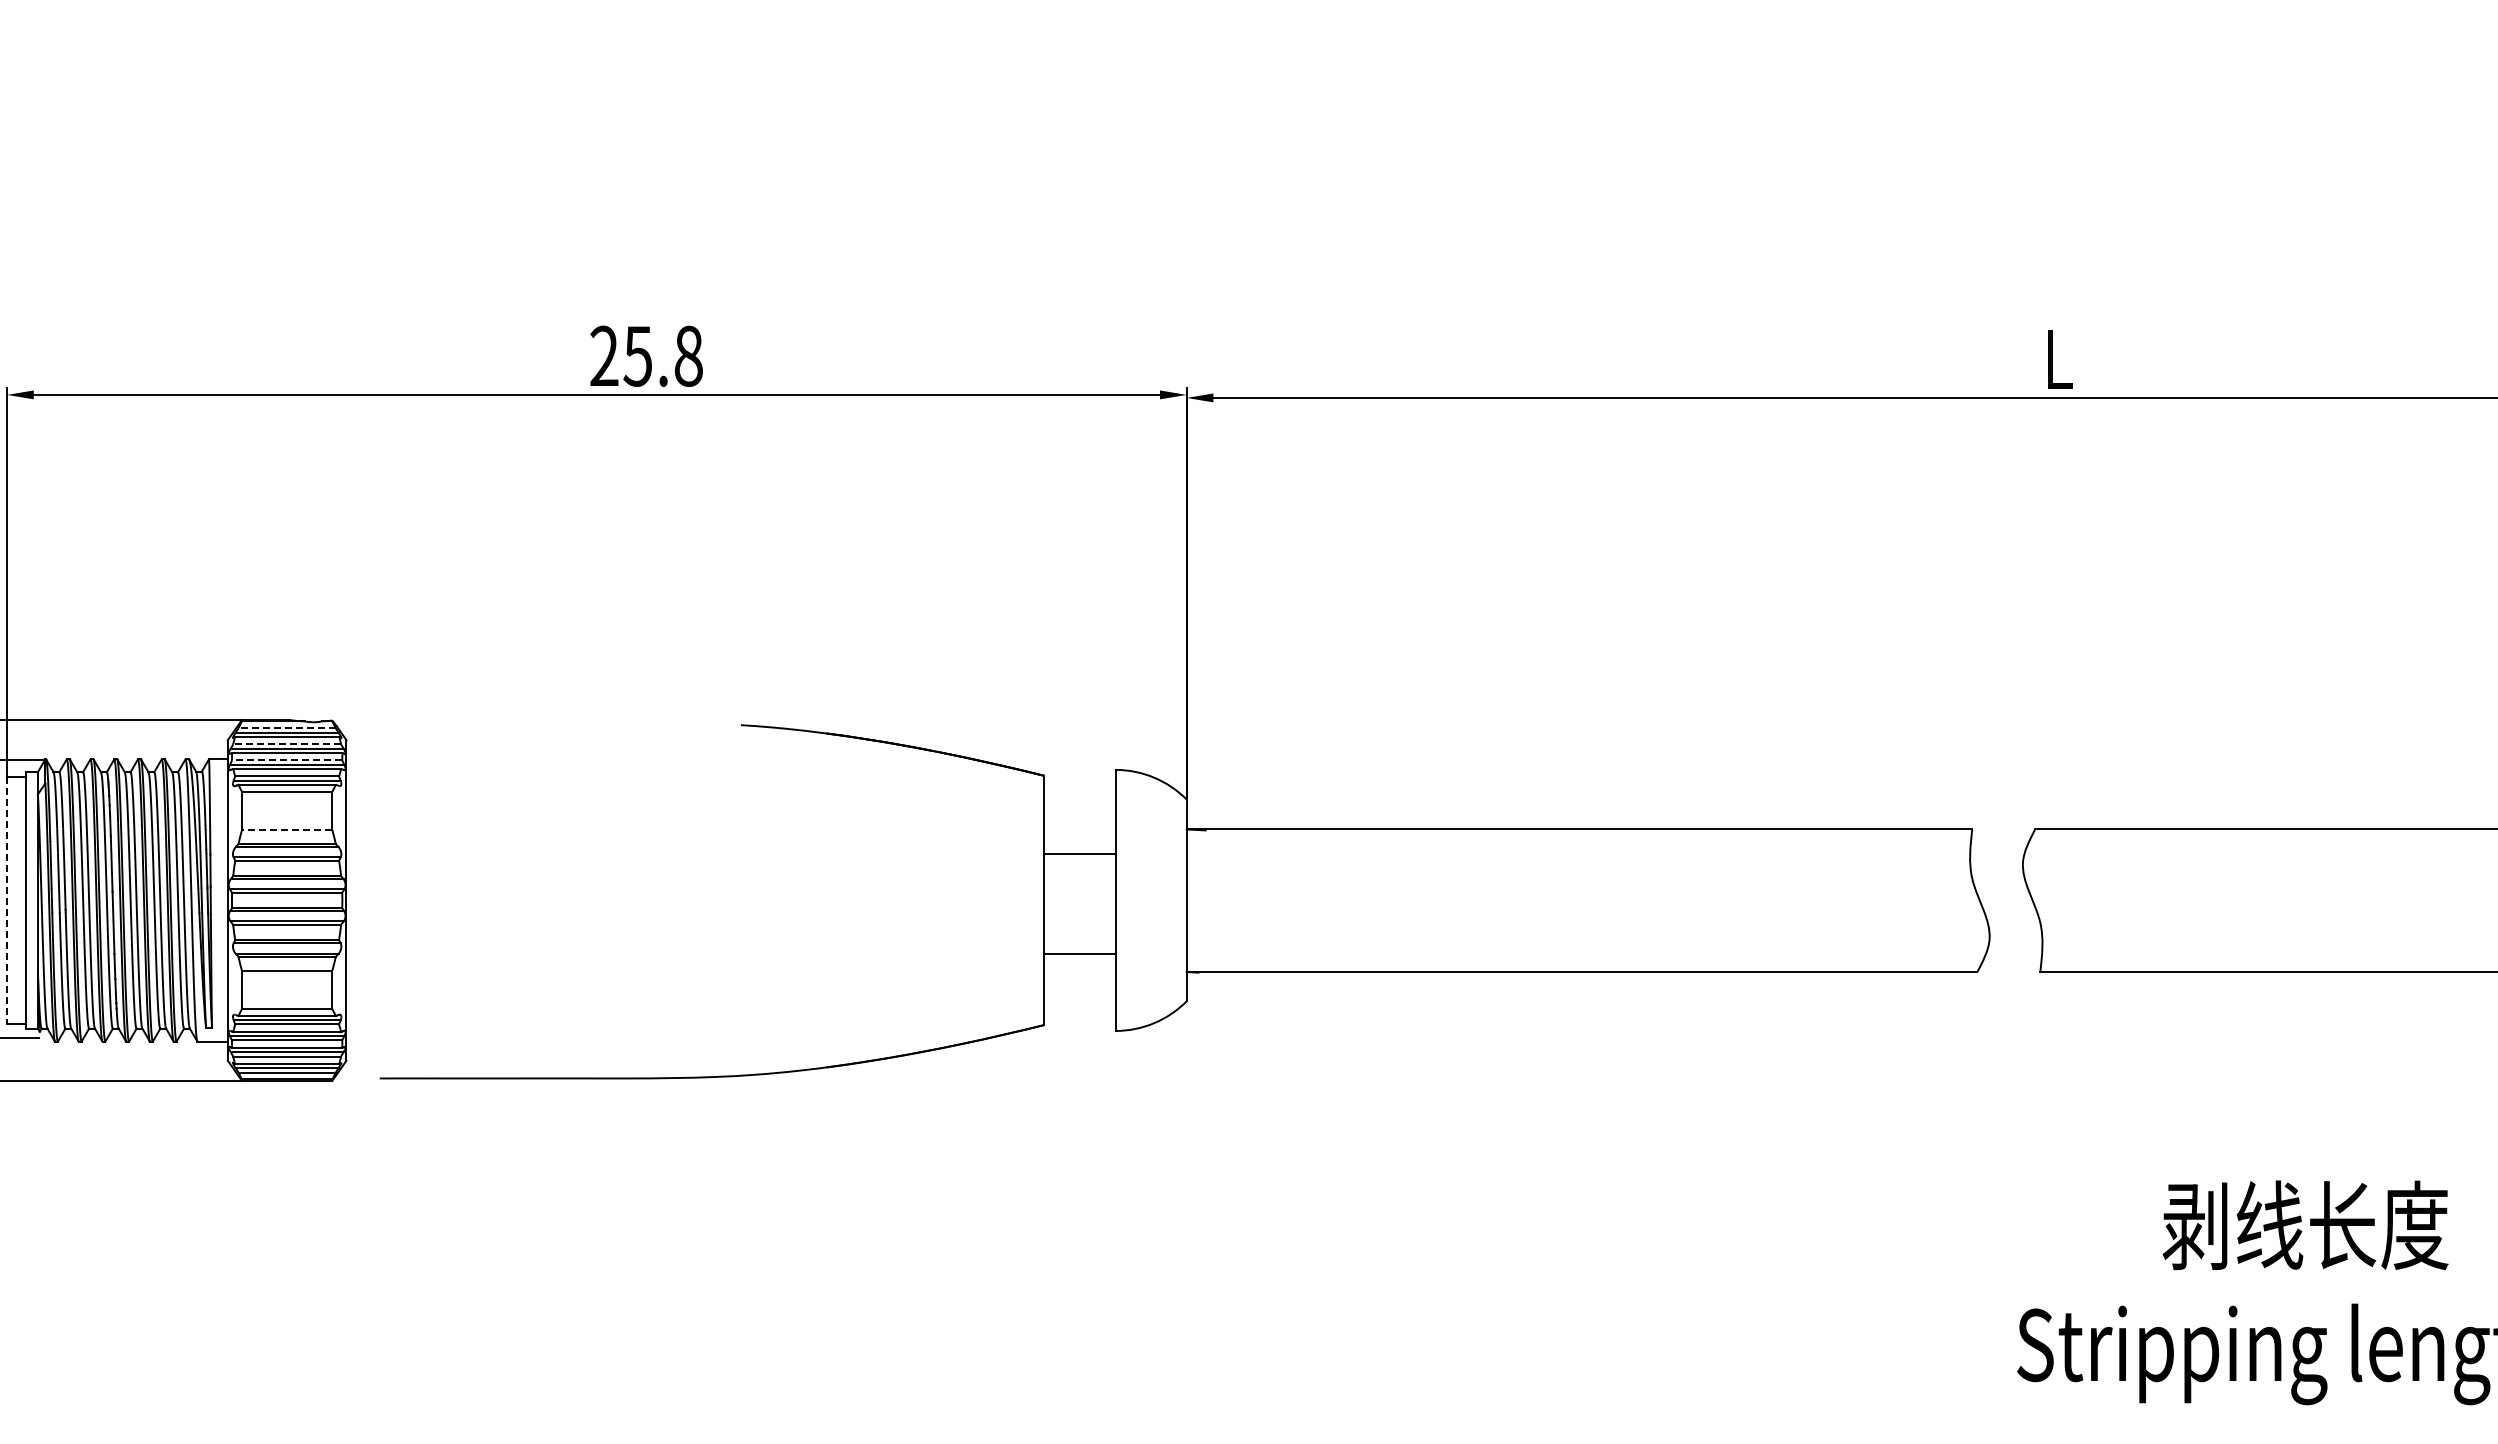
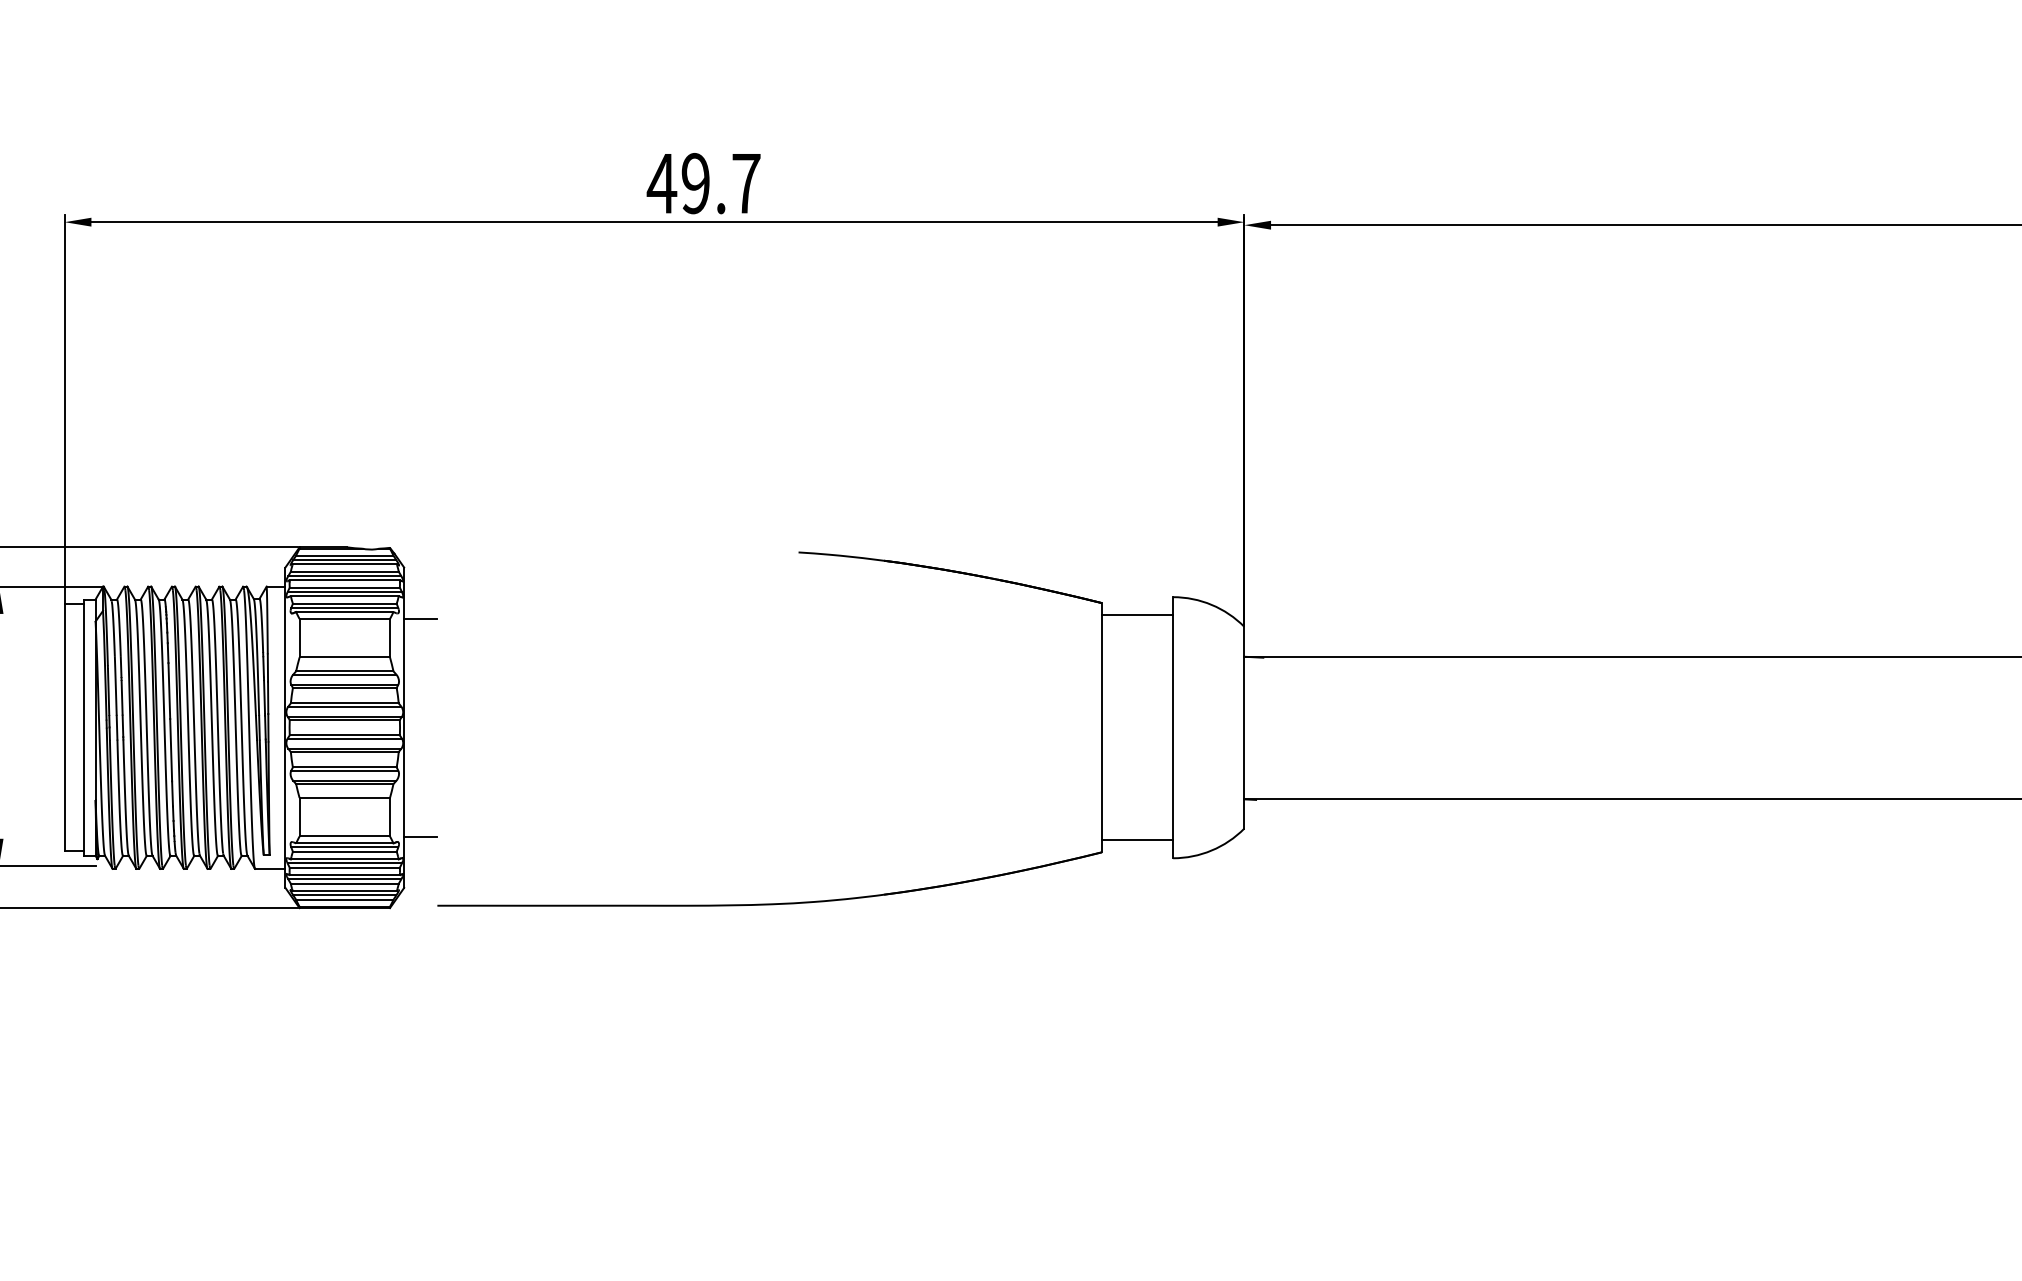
text: (645, 355) -> (703, 182), 25.8 -> 49.7
line: (287, 728) -> (345, 555), dashed -> solid
line: (287, 744) -> (345, 571), dashed -> solid
line: (286, 760) -> (344, 587), dashed -> solid
line: (362, 791) -> (420, 618), added
line: (286, 830) -> (344, 657), dashed -> solid
line: (1079, 853) -> (1137, 614), moved
line: (7, 900) -> (65, 727), dashed -> solid
line: (1079, 954) -> (1137, 840), moved
line: (362, 1009) -> (420, 836), added

